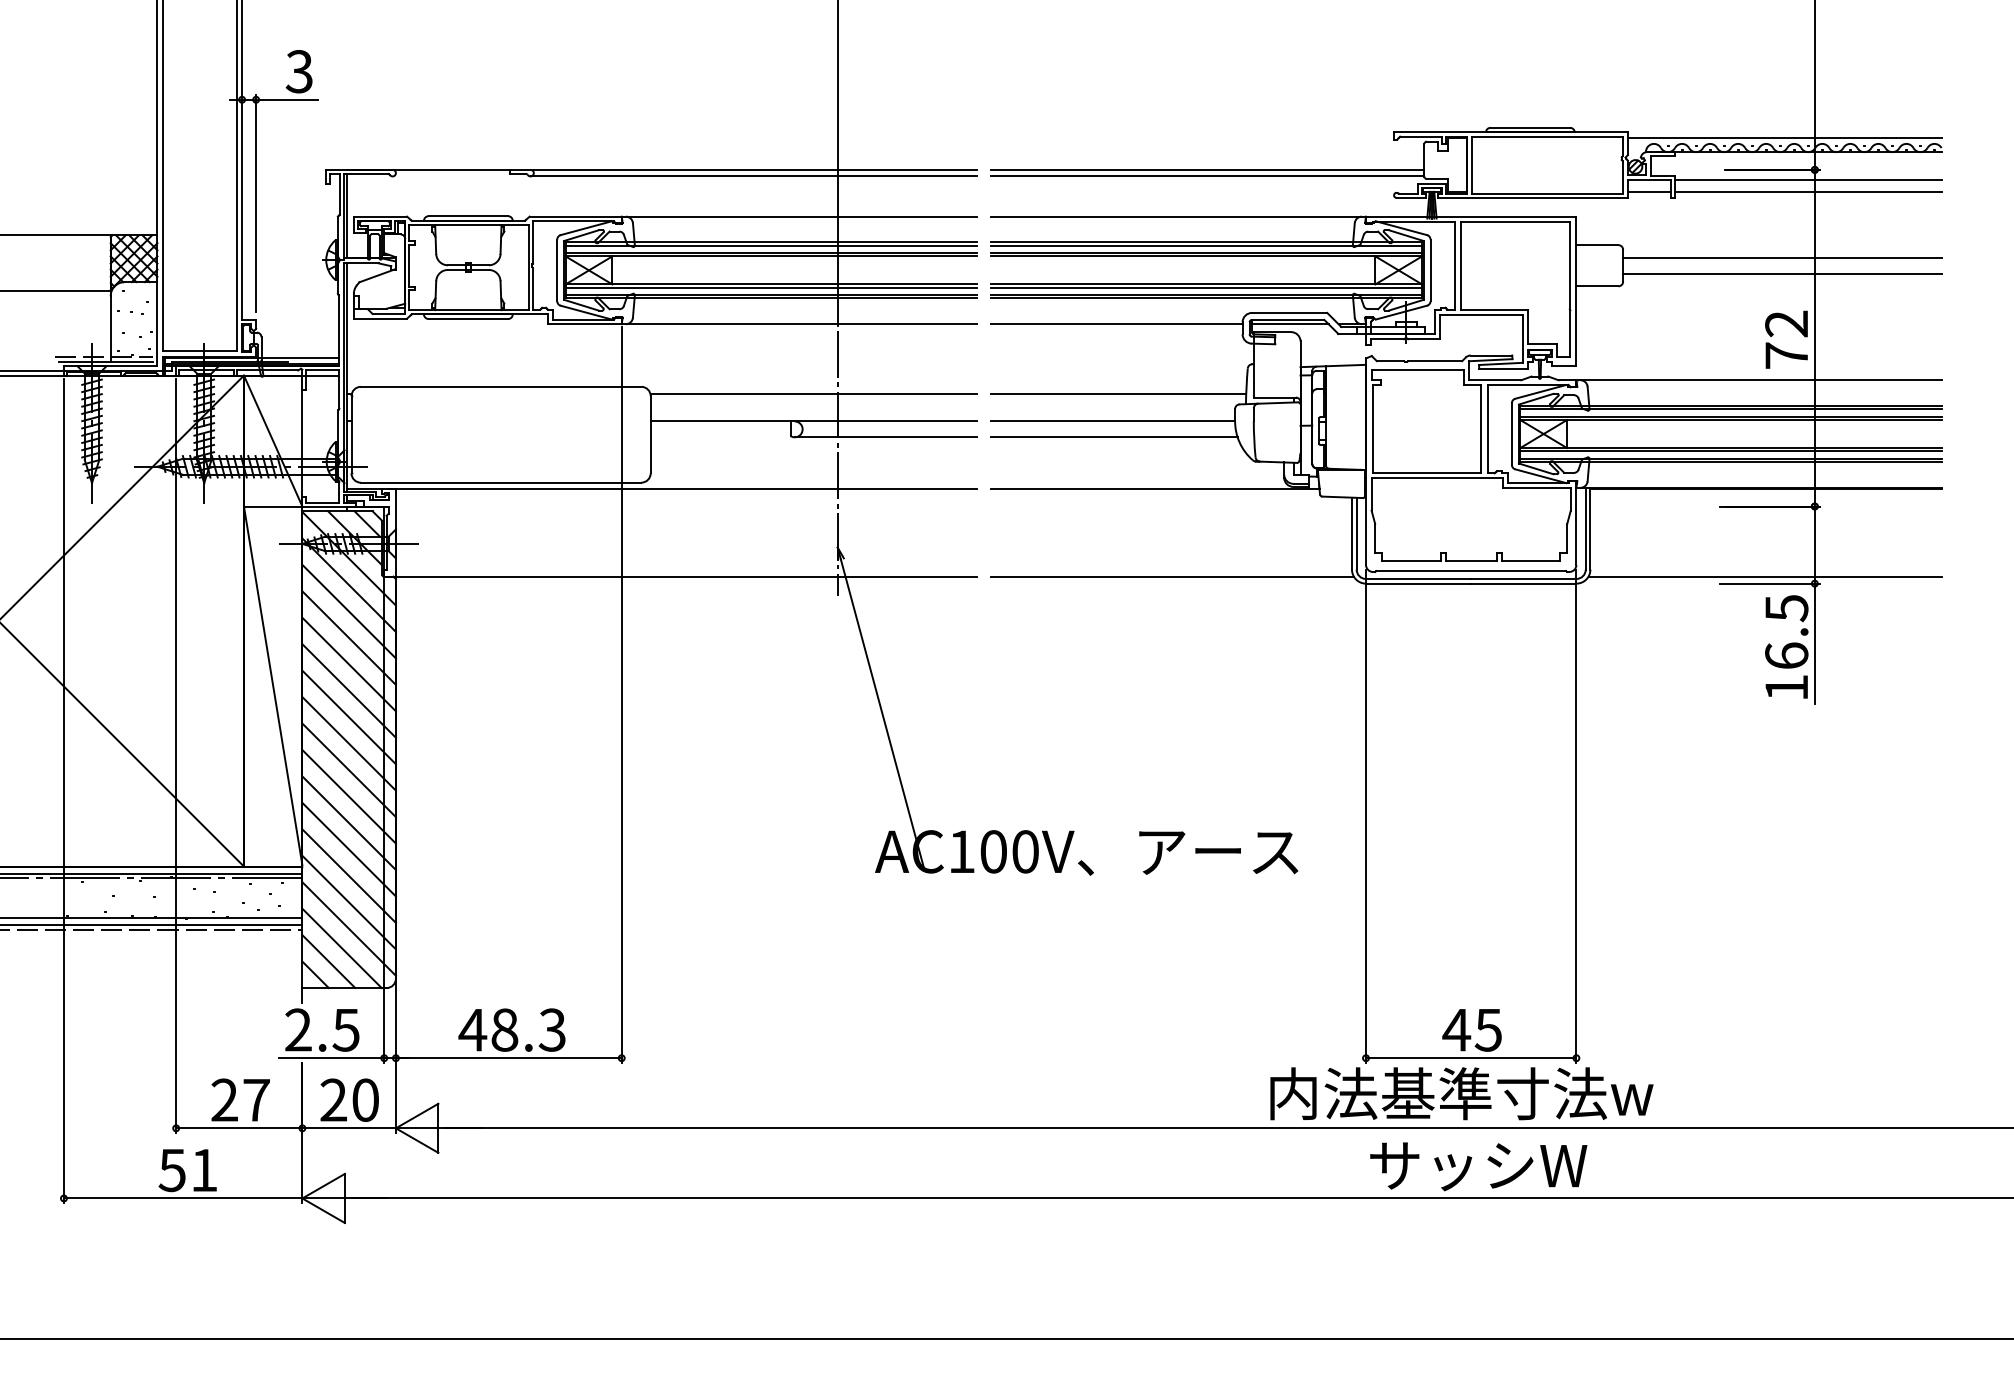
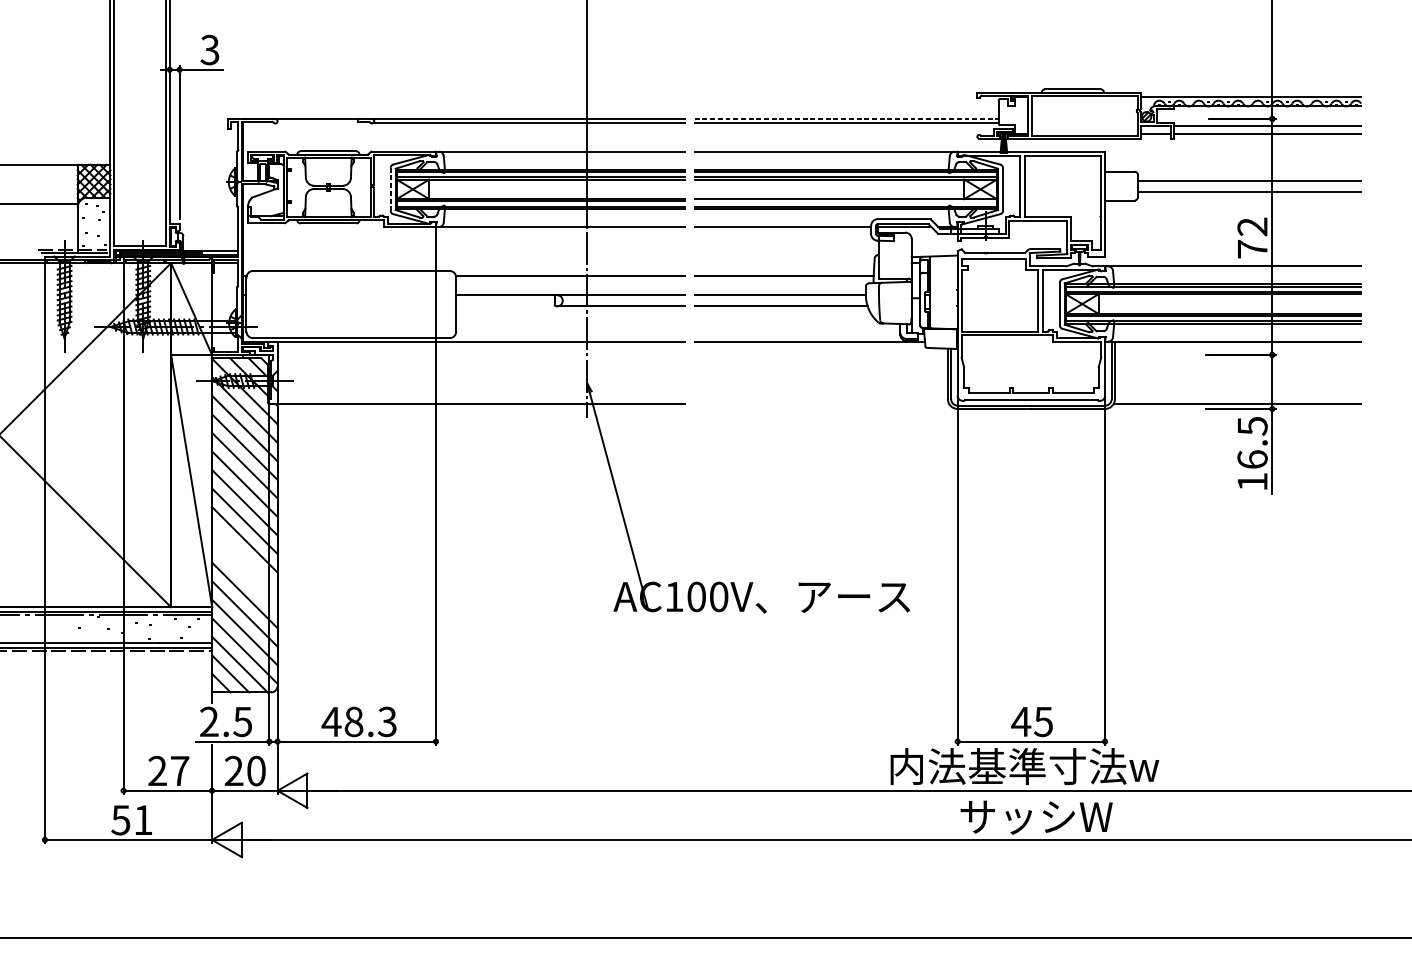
line: (1207, 169) -> (846, 118), solid -> dashed
line: (557, 270) -> (390, 189), solid -> dashed
line: (1206, 287) -> (845, 201), removed
line: (1171, 576) -> (821, 403), removed
line: (348, 796) -> (244, 558), removed
line: (348, 822) -> (244, 576), removed

